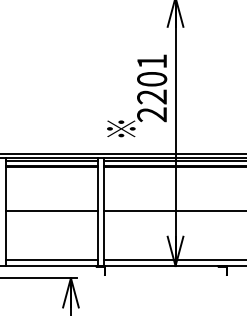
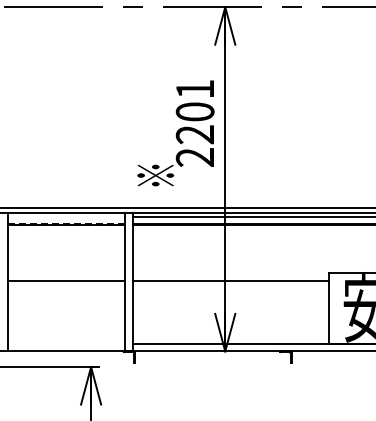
line: (51, 160) -> (66, 216), removed
line: (51, 166) -> (66, 223), solid -> dashed
line: (51, 259) -> (66, 343), removed

